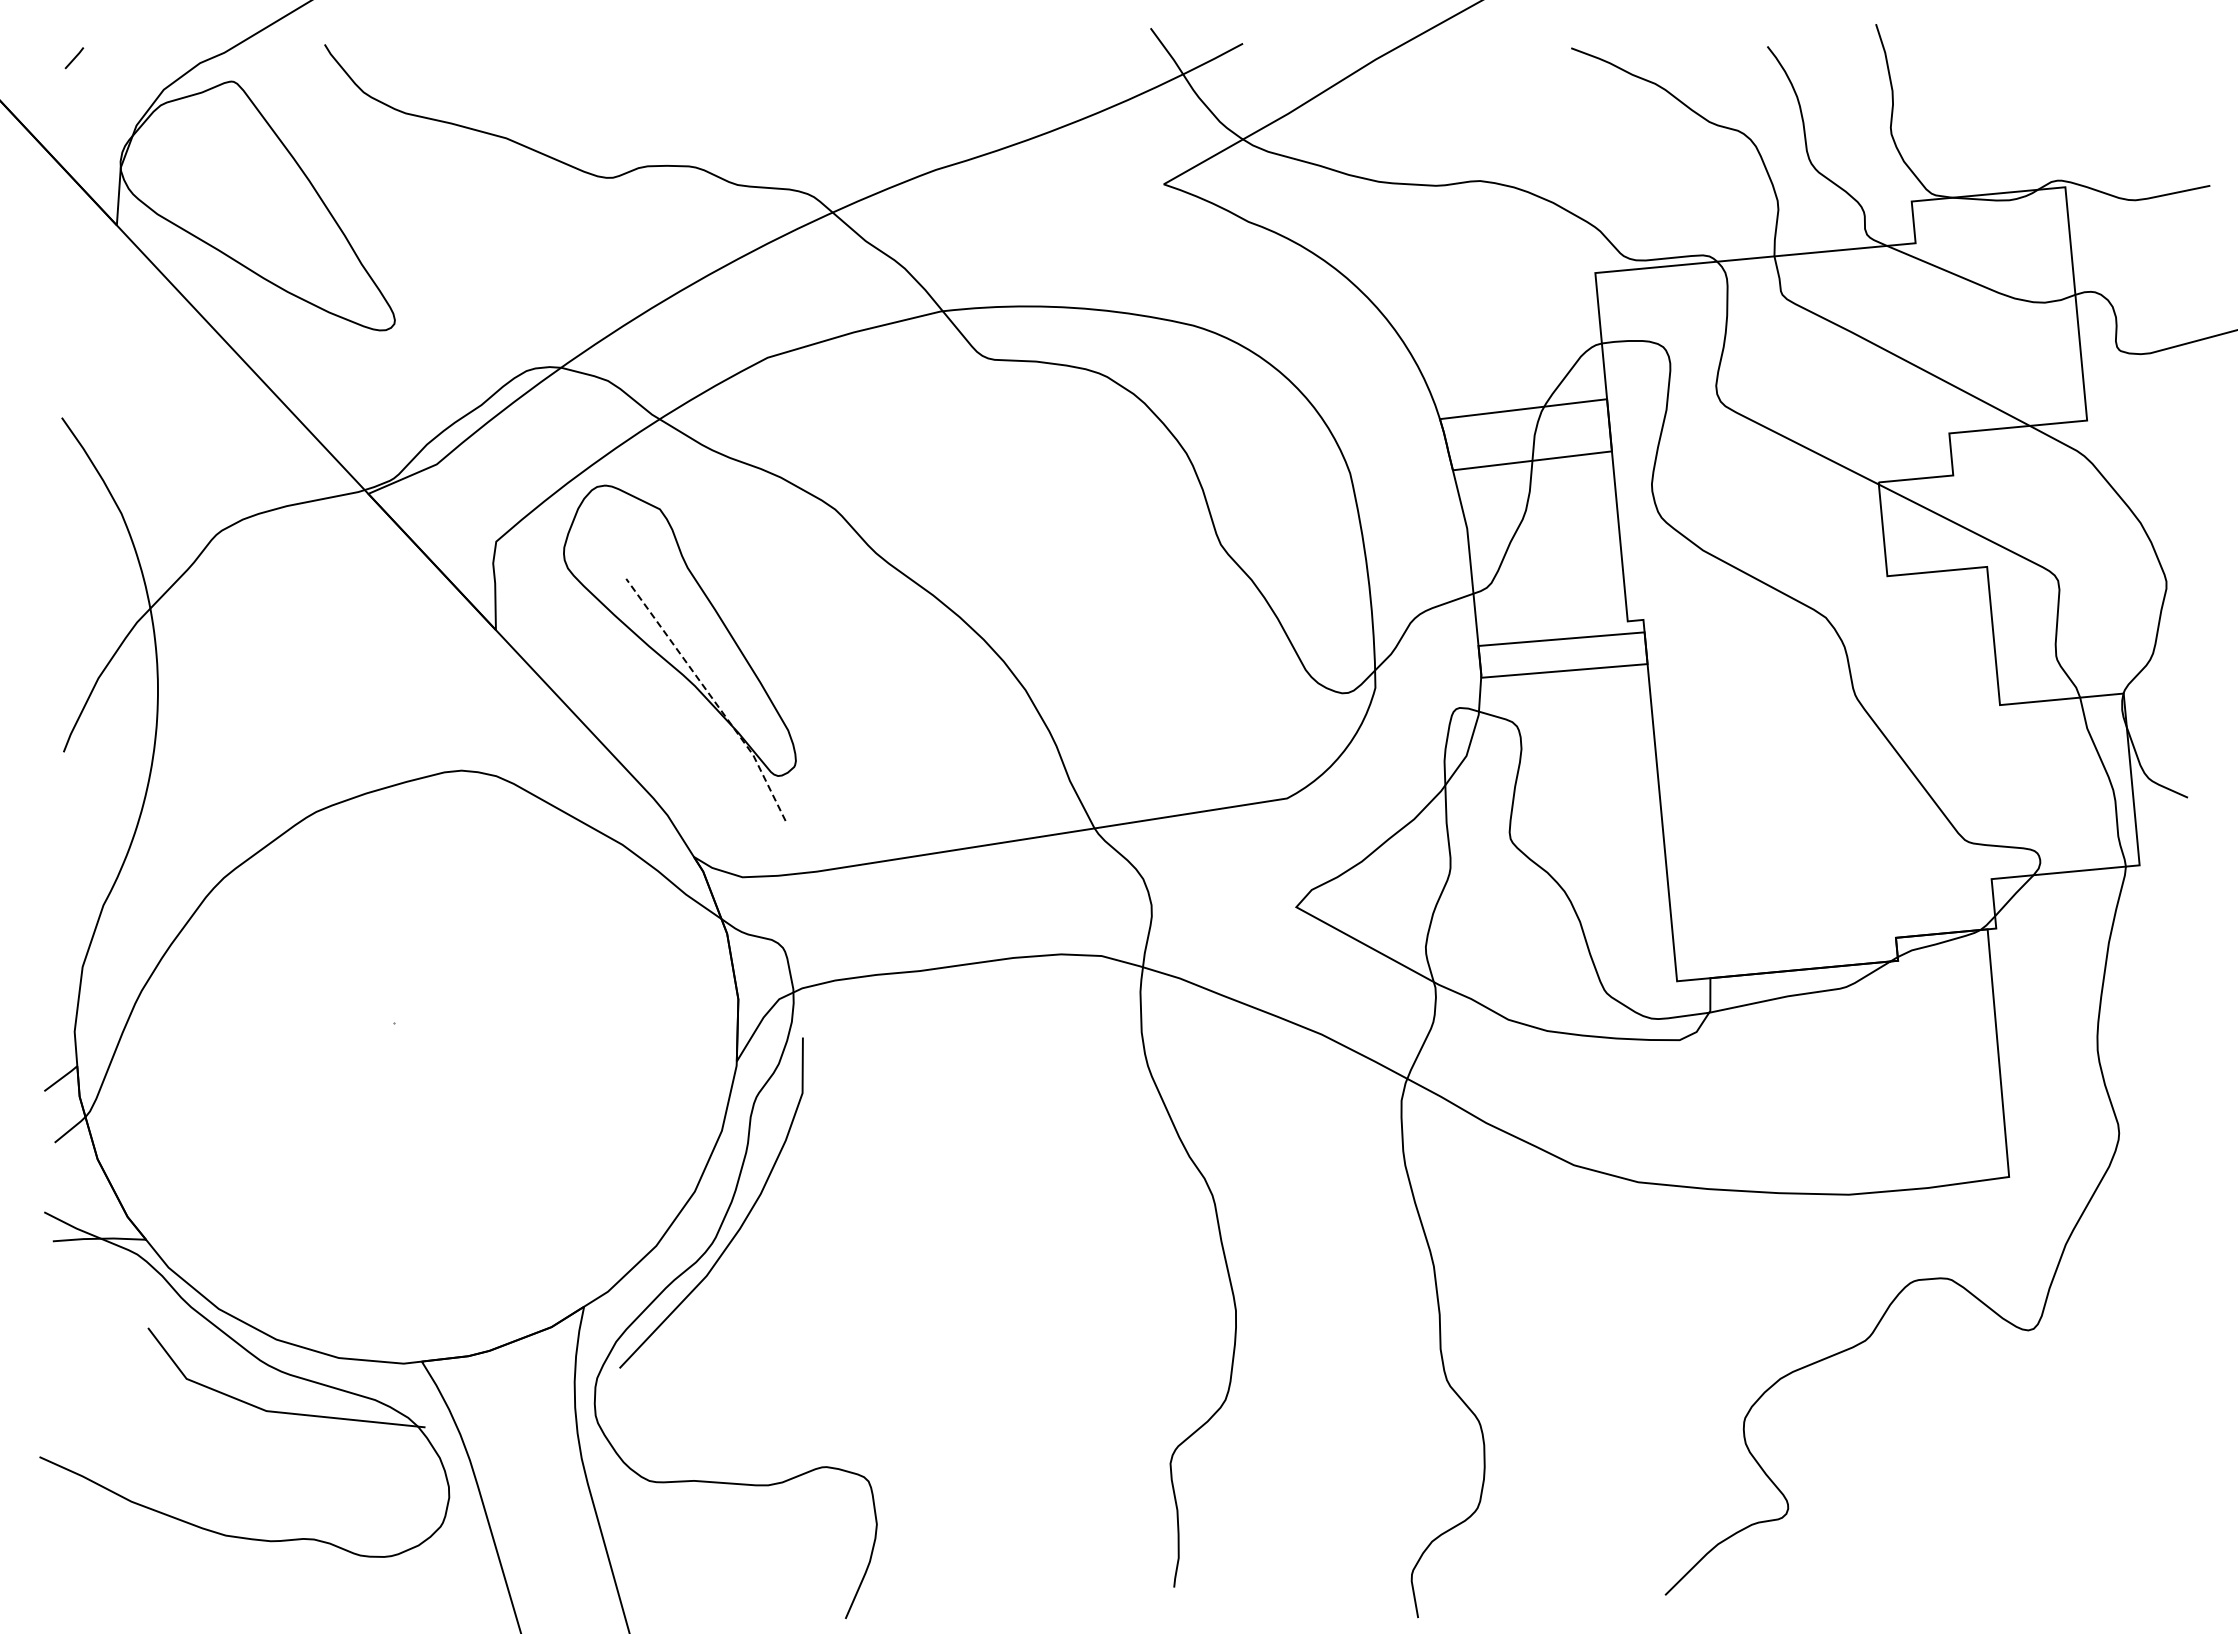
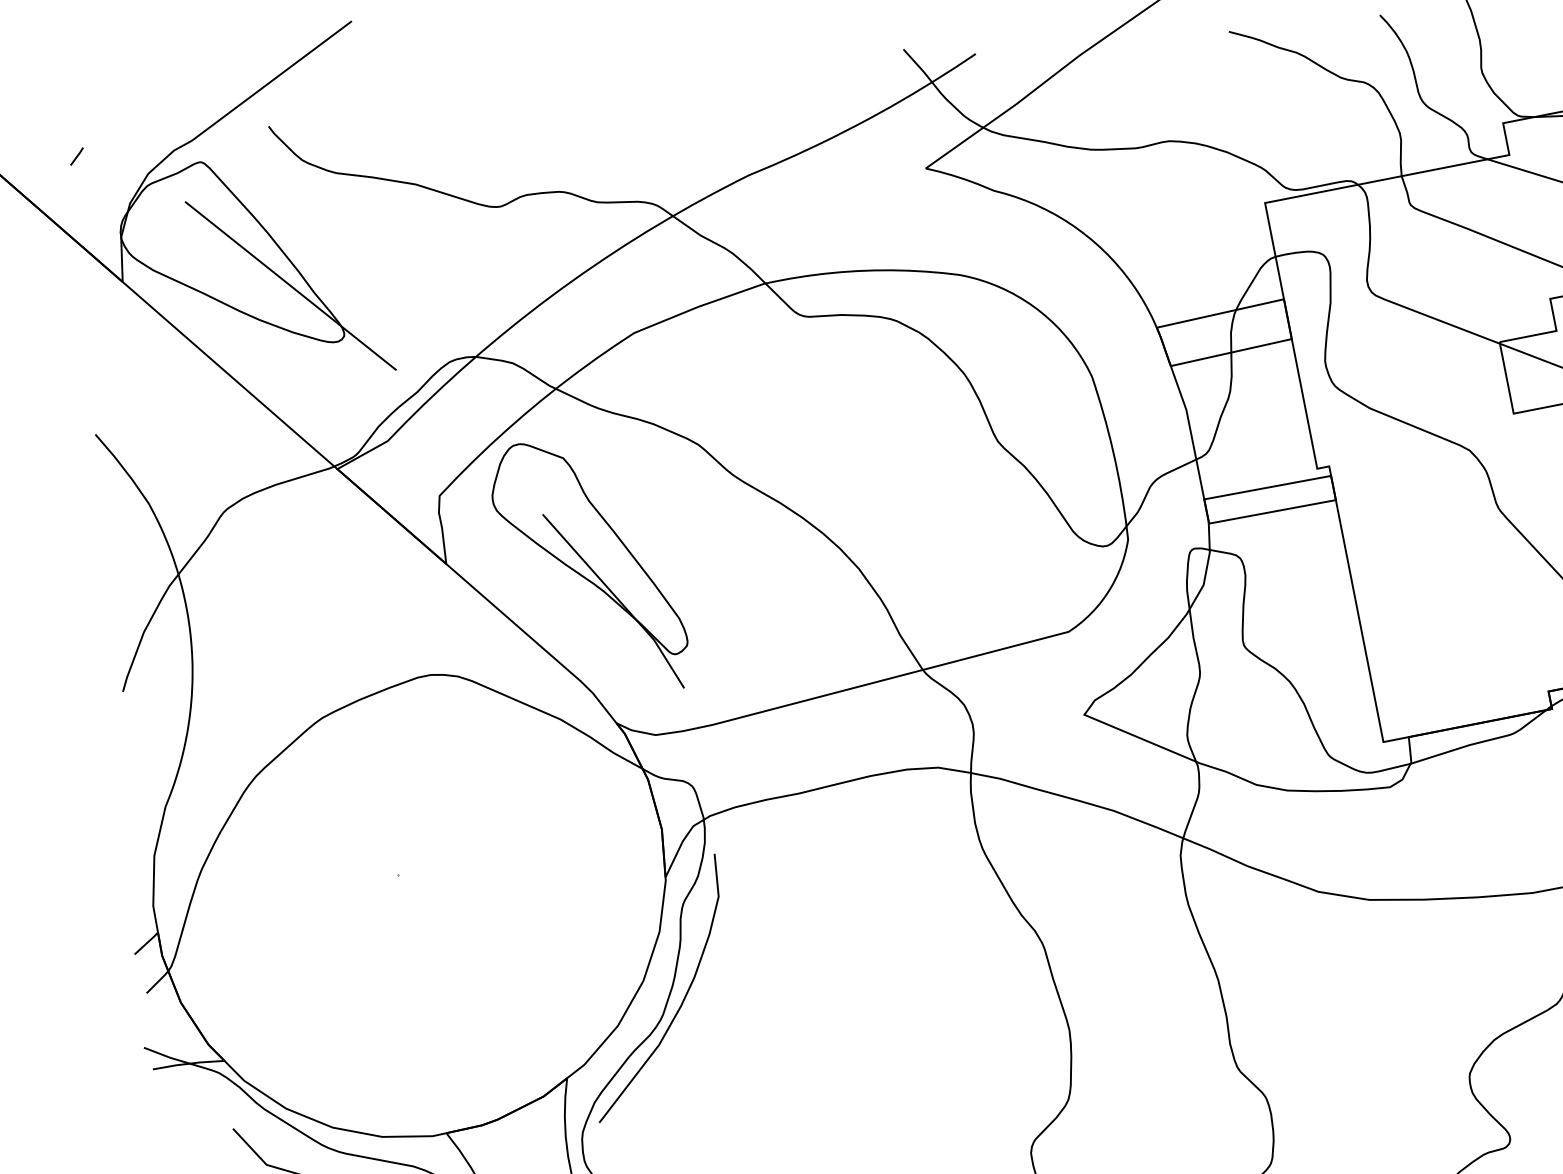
line: (332, 252) -> (290, 286), added
line: (711, 697) -> (617, 599), dashed -> solid

